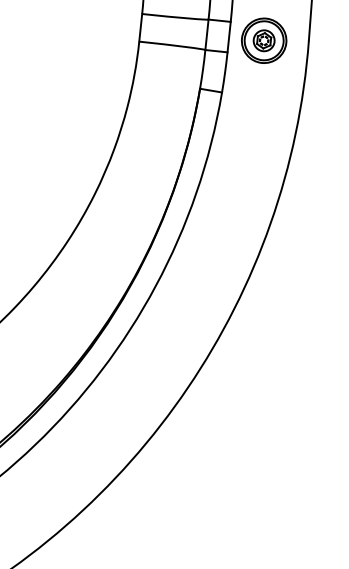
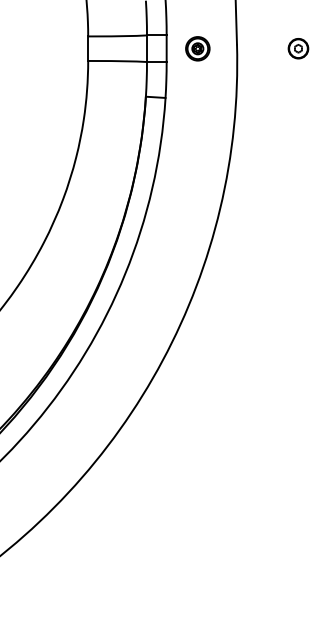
part: (263, 40) -> (197, 48), size x0.6

